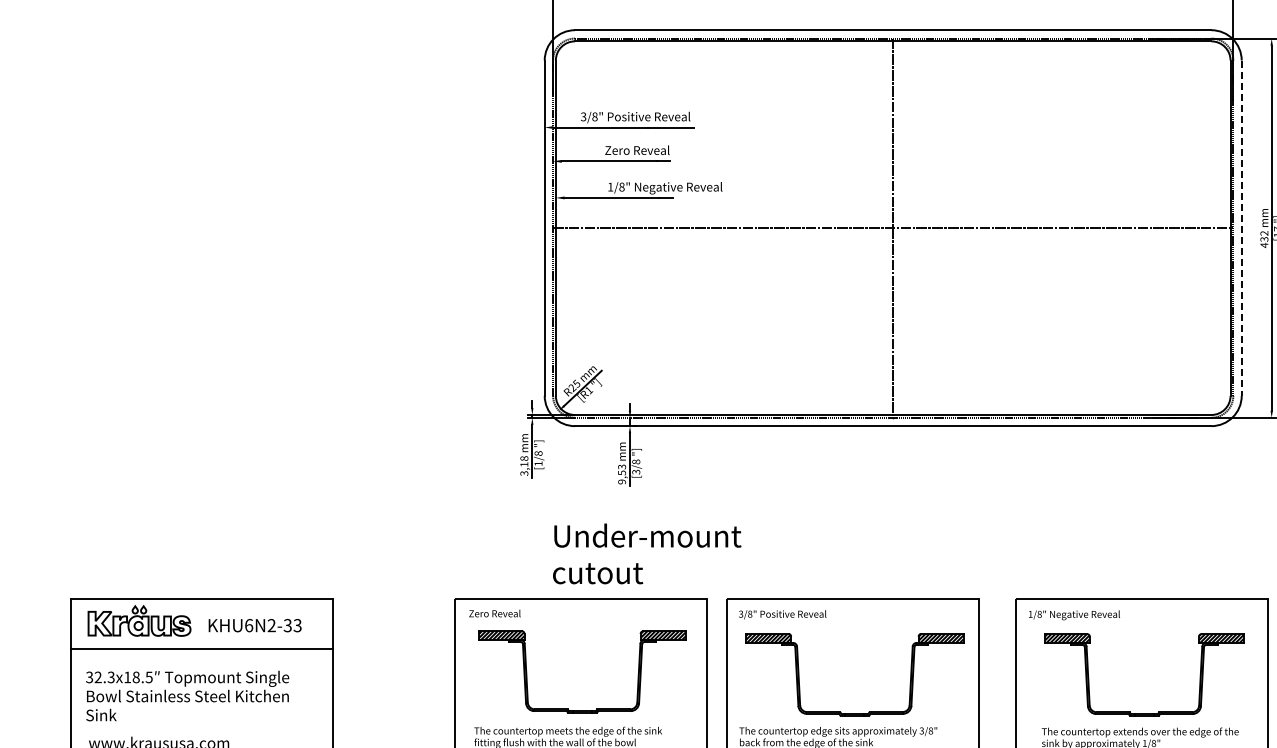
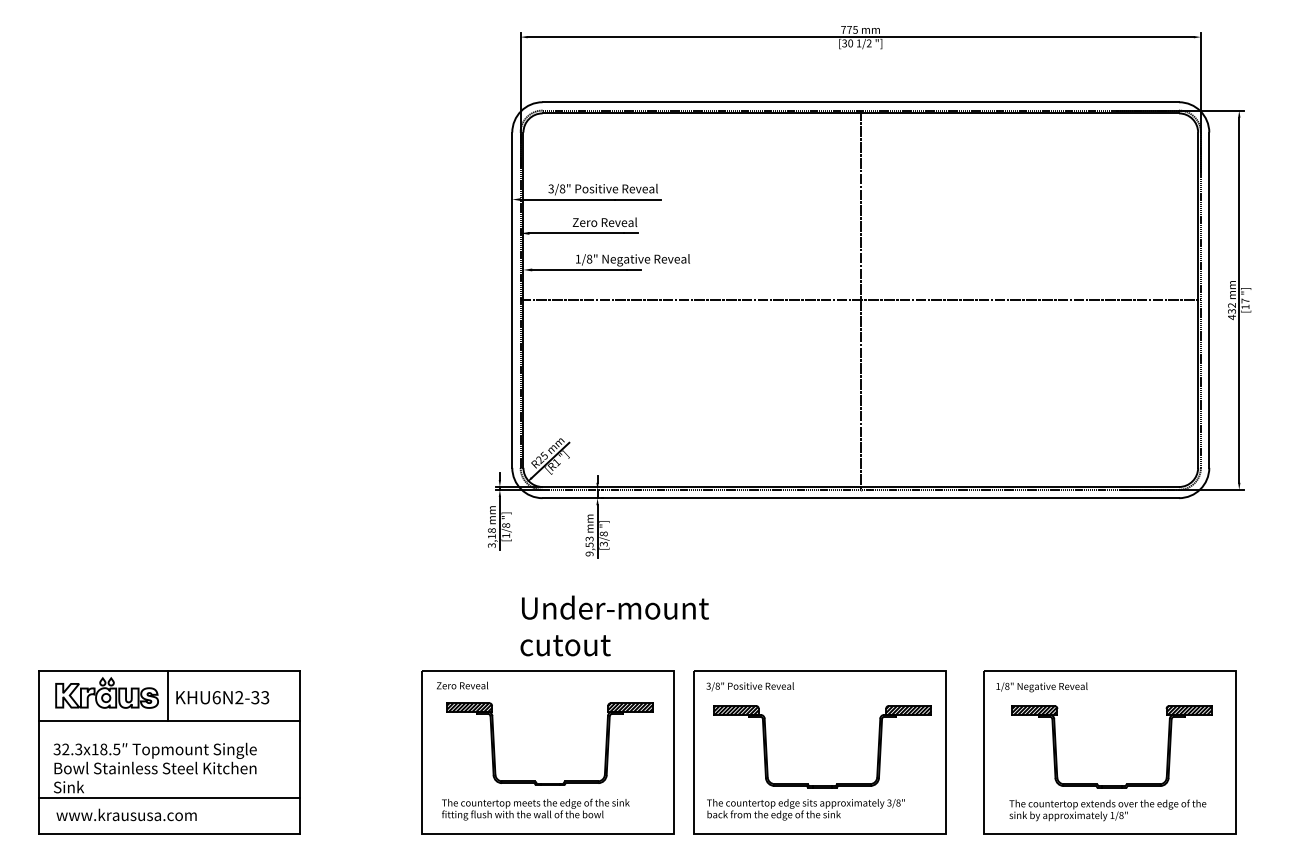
line: (1241, 228) -> (1209, 300), dashed -> solid
line: (200, 623) -> (168, 695), added
line: (201, 726) -> (169, 798), added

